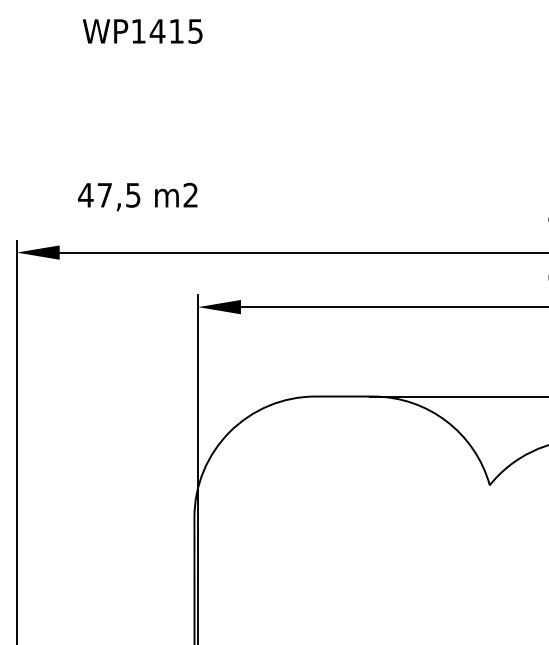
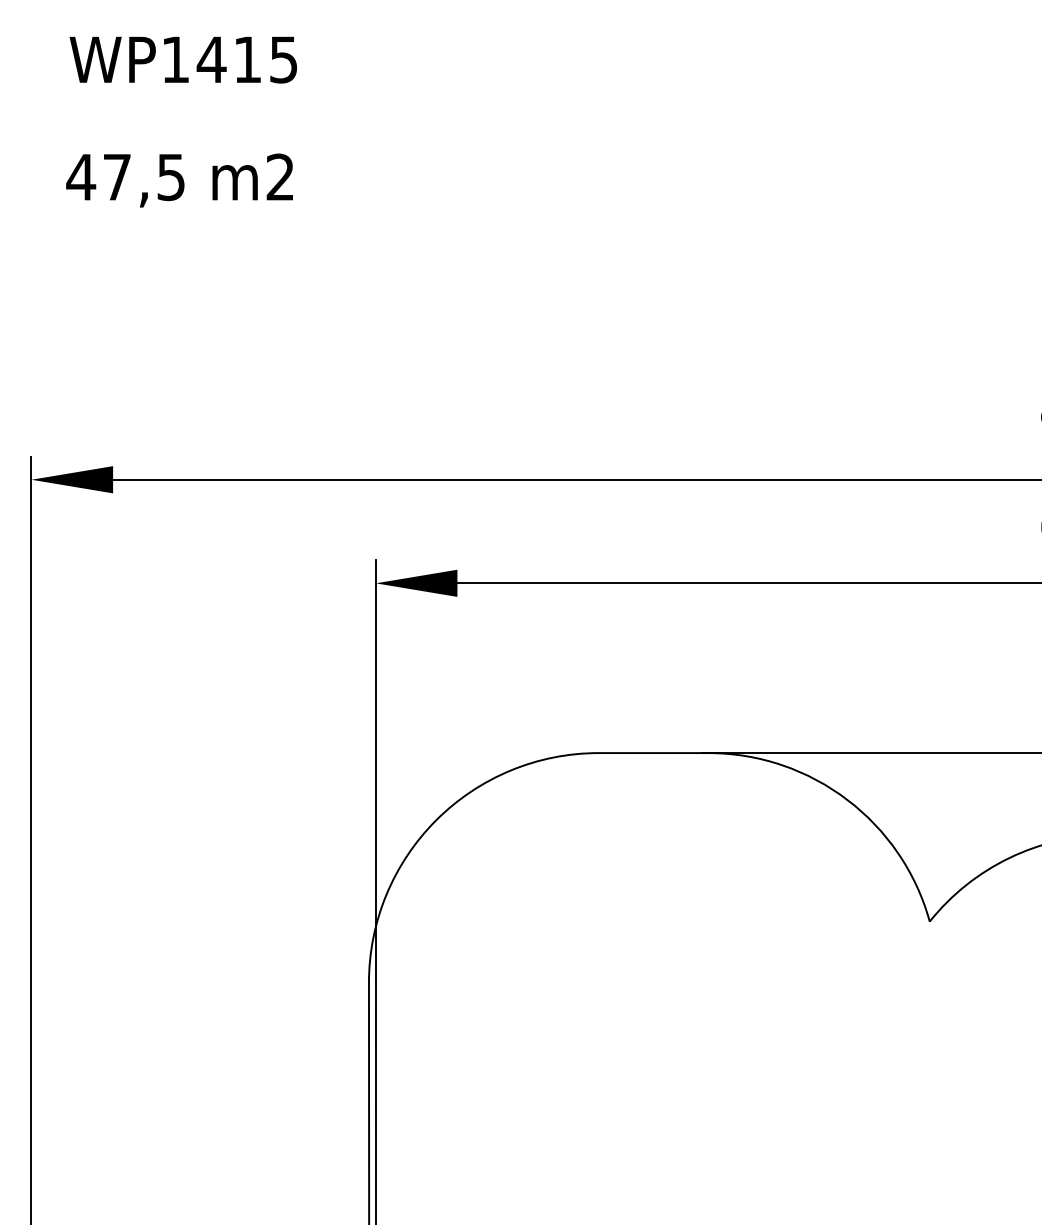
text: (142, 31) -> (183, 59), moved
text: (137, 196) -> (179, 179), moved

